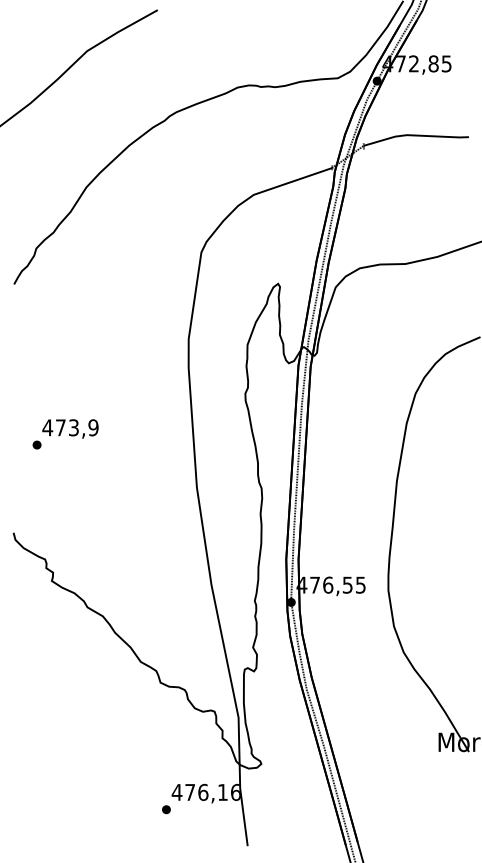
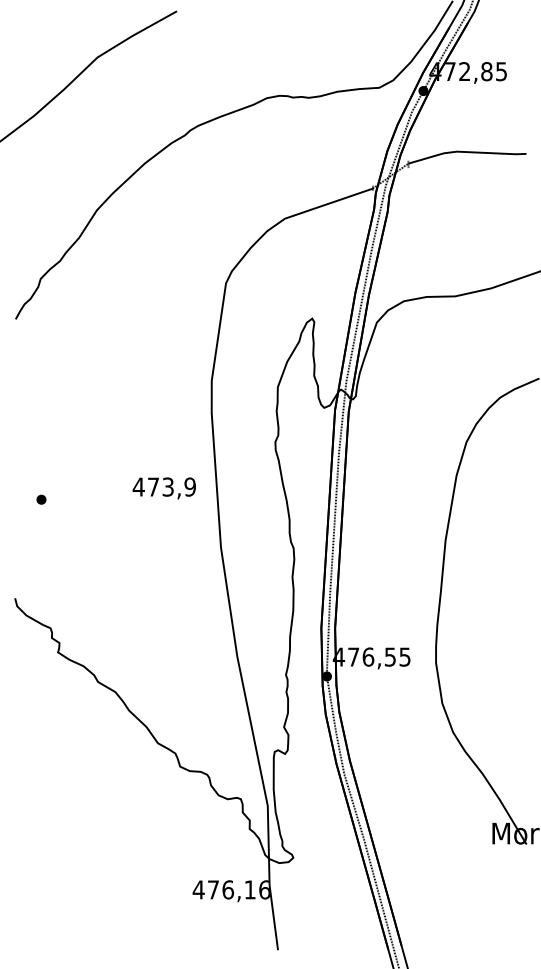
text: (70, 428) -> (164, 487), moved
part: (166, 809) -> (186, 909), removed

